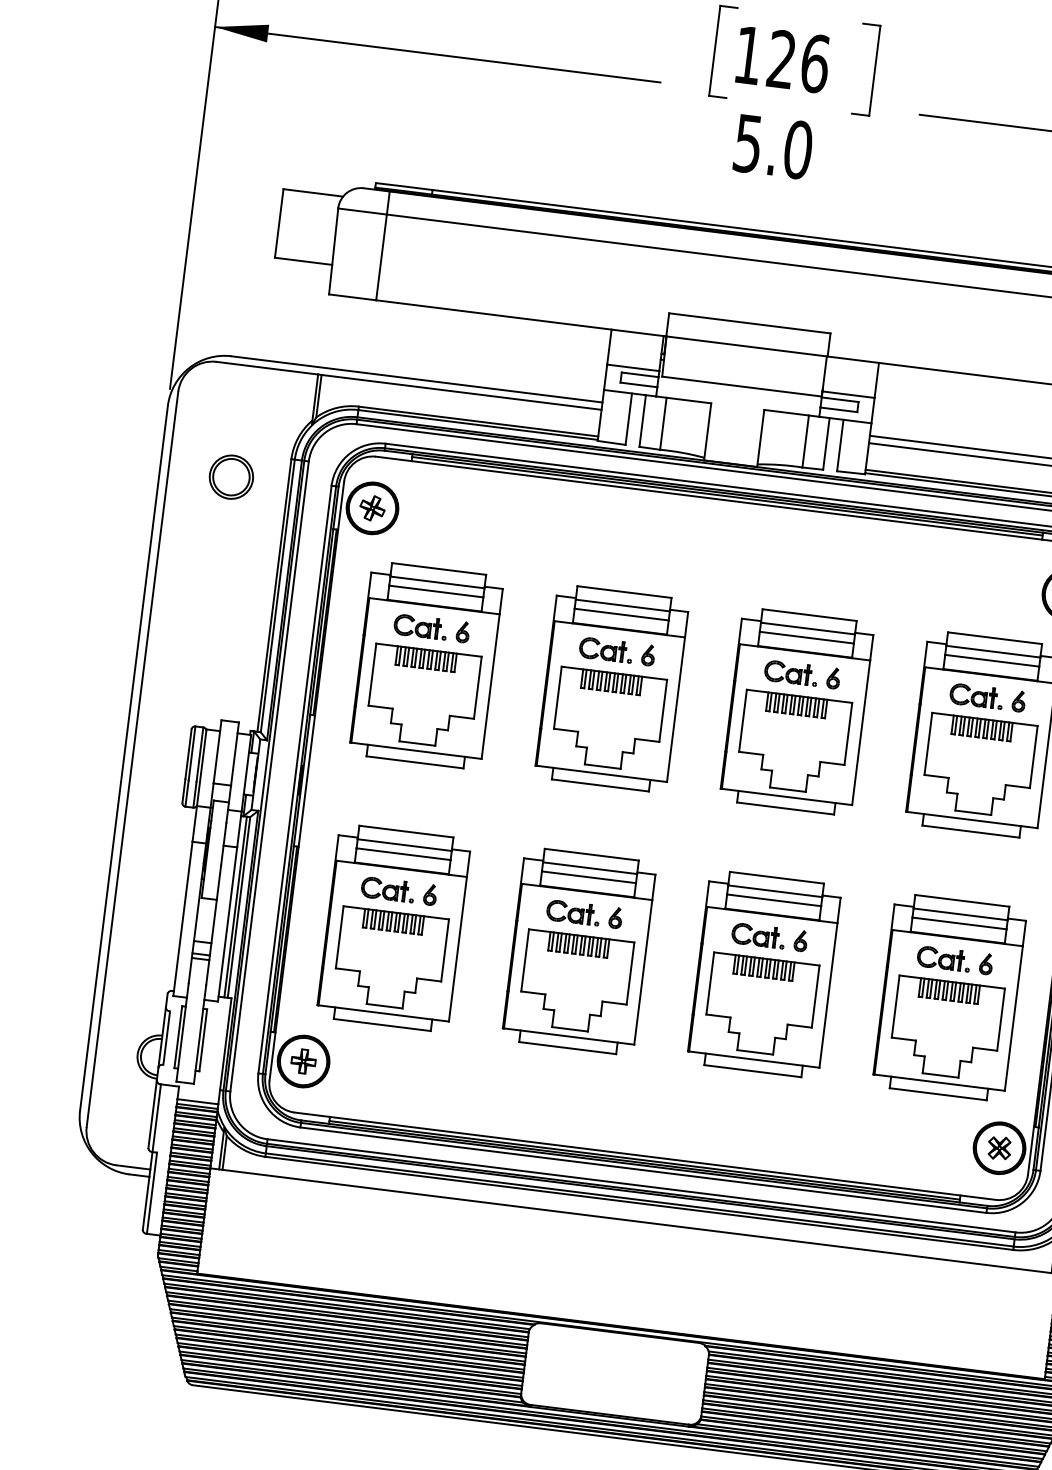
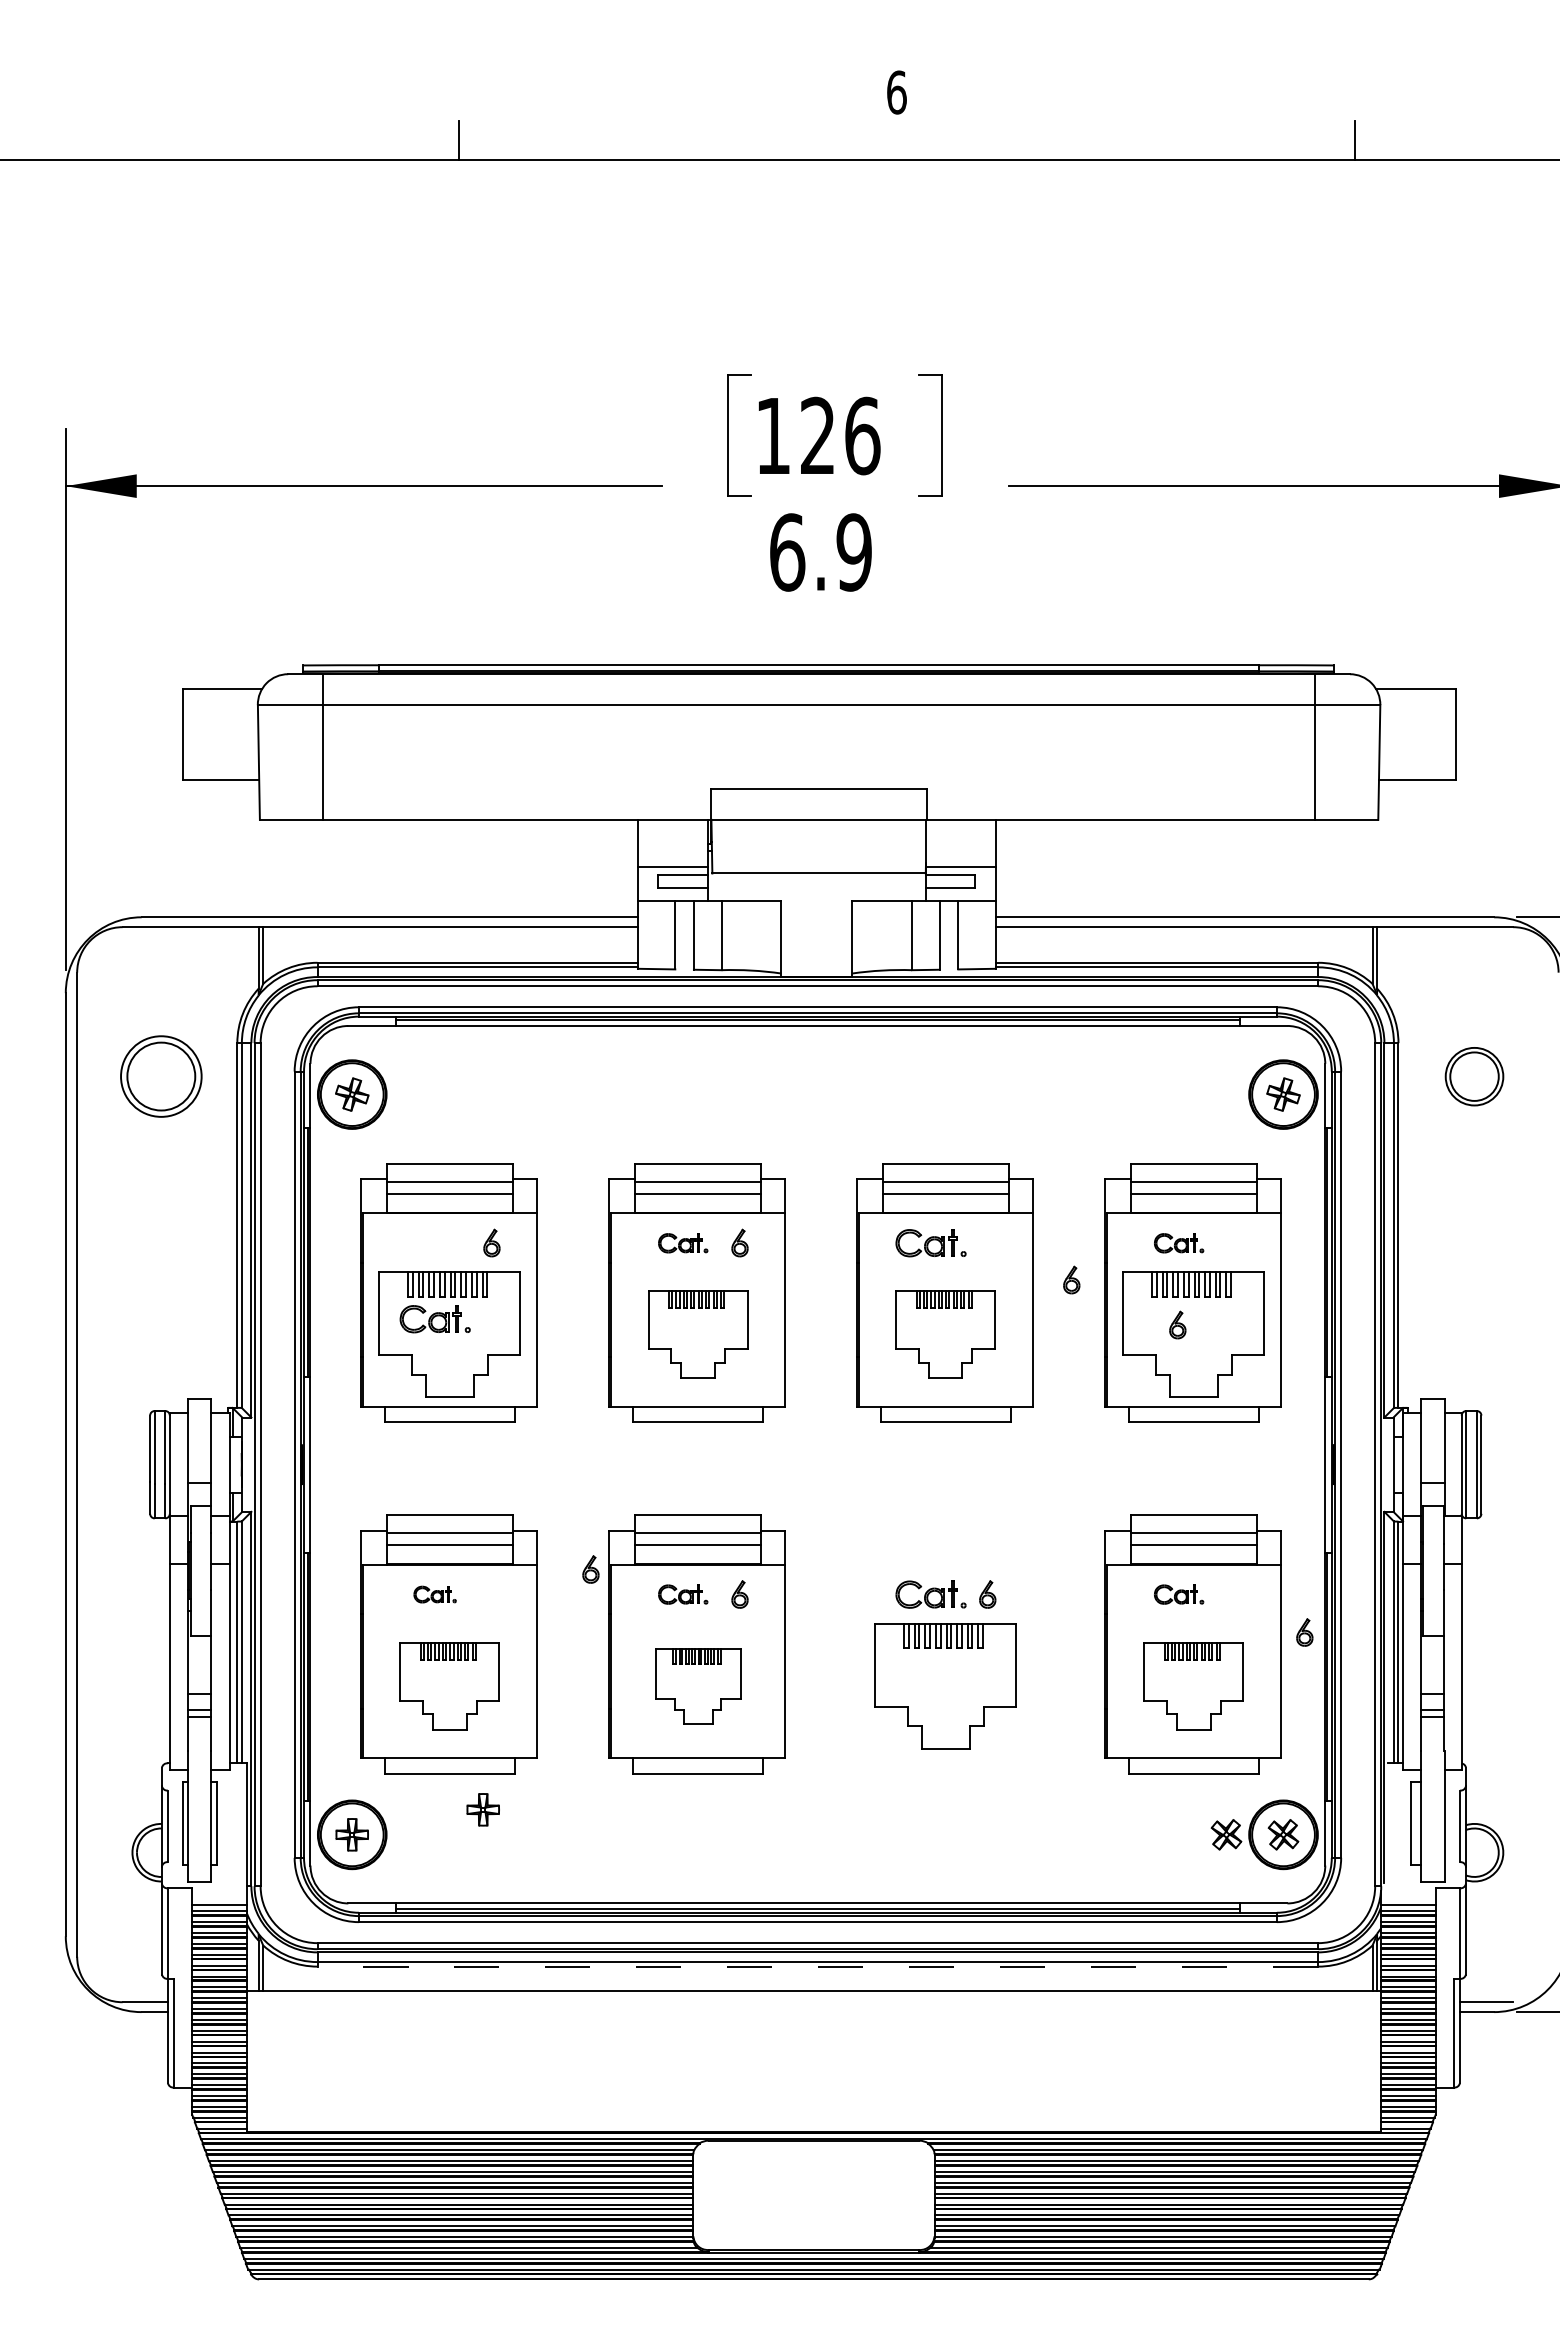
text: (773, 146) -> (821, 552), 5.0 -> 6.9
part: (230, 476) -> (160, 1076), size x1.4
part: (420, 627) -> (434, 1319), moved
part: (605, 650) -> (682, 1243), size x0.7
part: (833, 678) -> (1071, 1279), moved
part: (976, 696) -> (1178, 1243), size x0.7
part: (1018, 701) -> (1177, 1324), moved
part: (608, 719) -> (698, 1334), size x0.7
part: (793, 742) -> (945, 1334), size x0.7
part: (387, 889) -> (434, 1594), size x0.6
part: (430, 894) -> (590, 1569), moved
part: (572, 912) -> (682, 1594), size x0.7
part: (943, 958) -> (1178, 1594), size x0.7
part: (390, 959) -> (449, 1686), size x0.7
part: (986, 964) -> (1304, 1632), moved
part: (763, 974) -> (944, 1644), removed
part: (576, 982) -> (698, 1686), size x0.6
part: (946, 1029) -> (1193, 1686), size x0.7
part: (403, 1054) -> (482, 1809), added
part: (956, 1142) -> (1226, 1834), added
line: (639, 1203) -> (817, 1966), solid -> dashed

